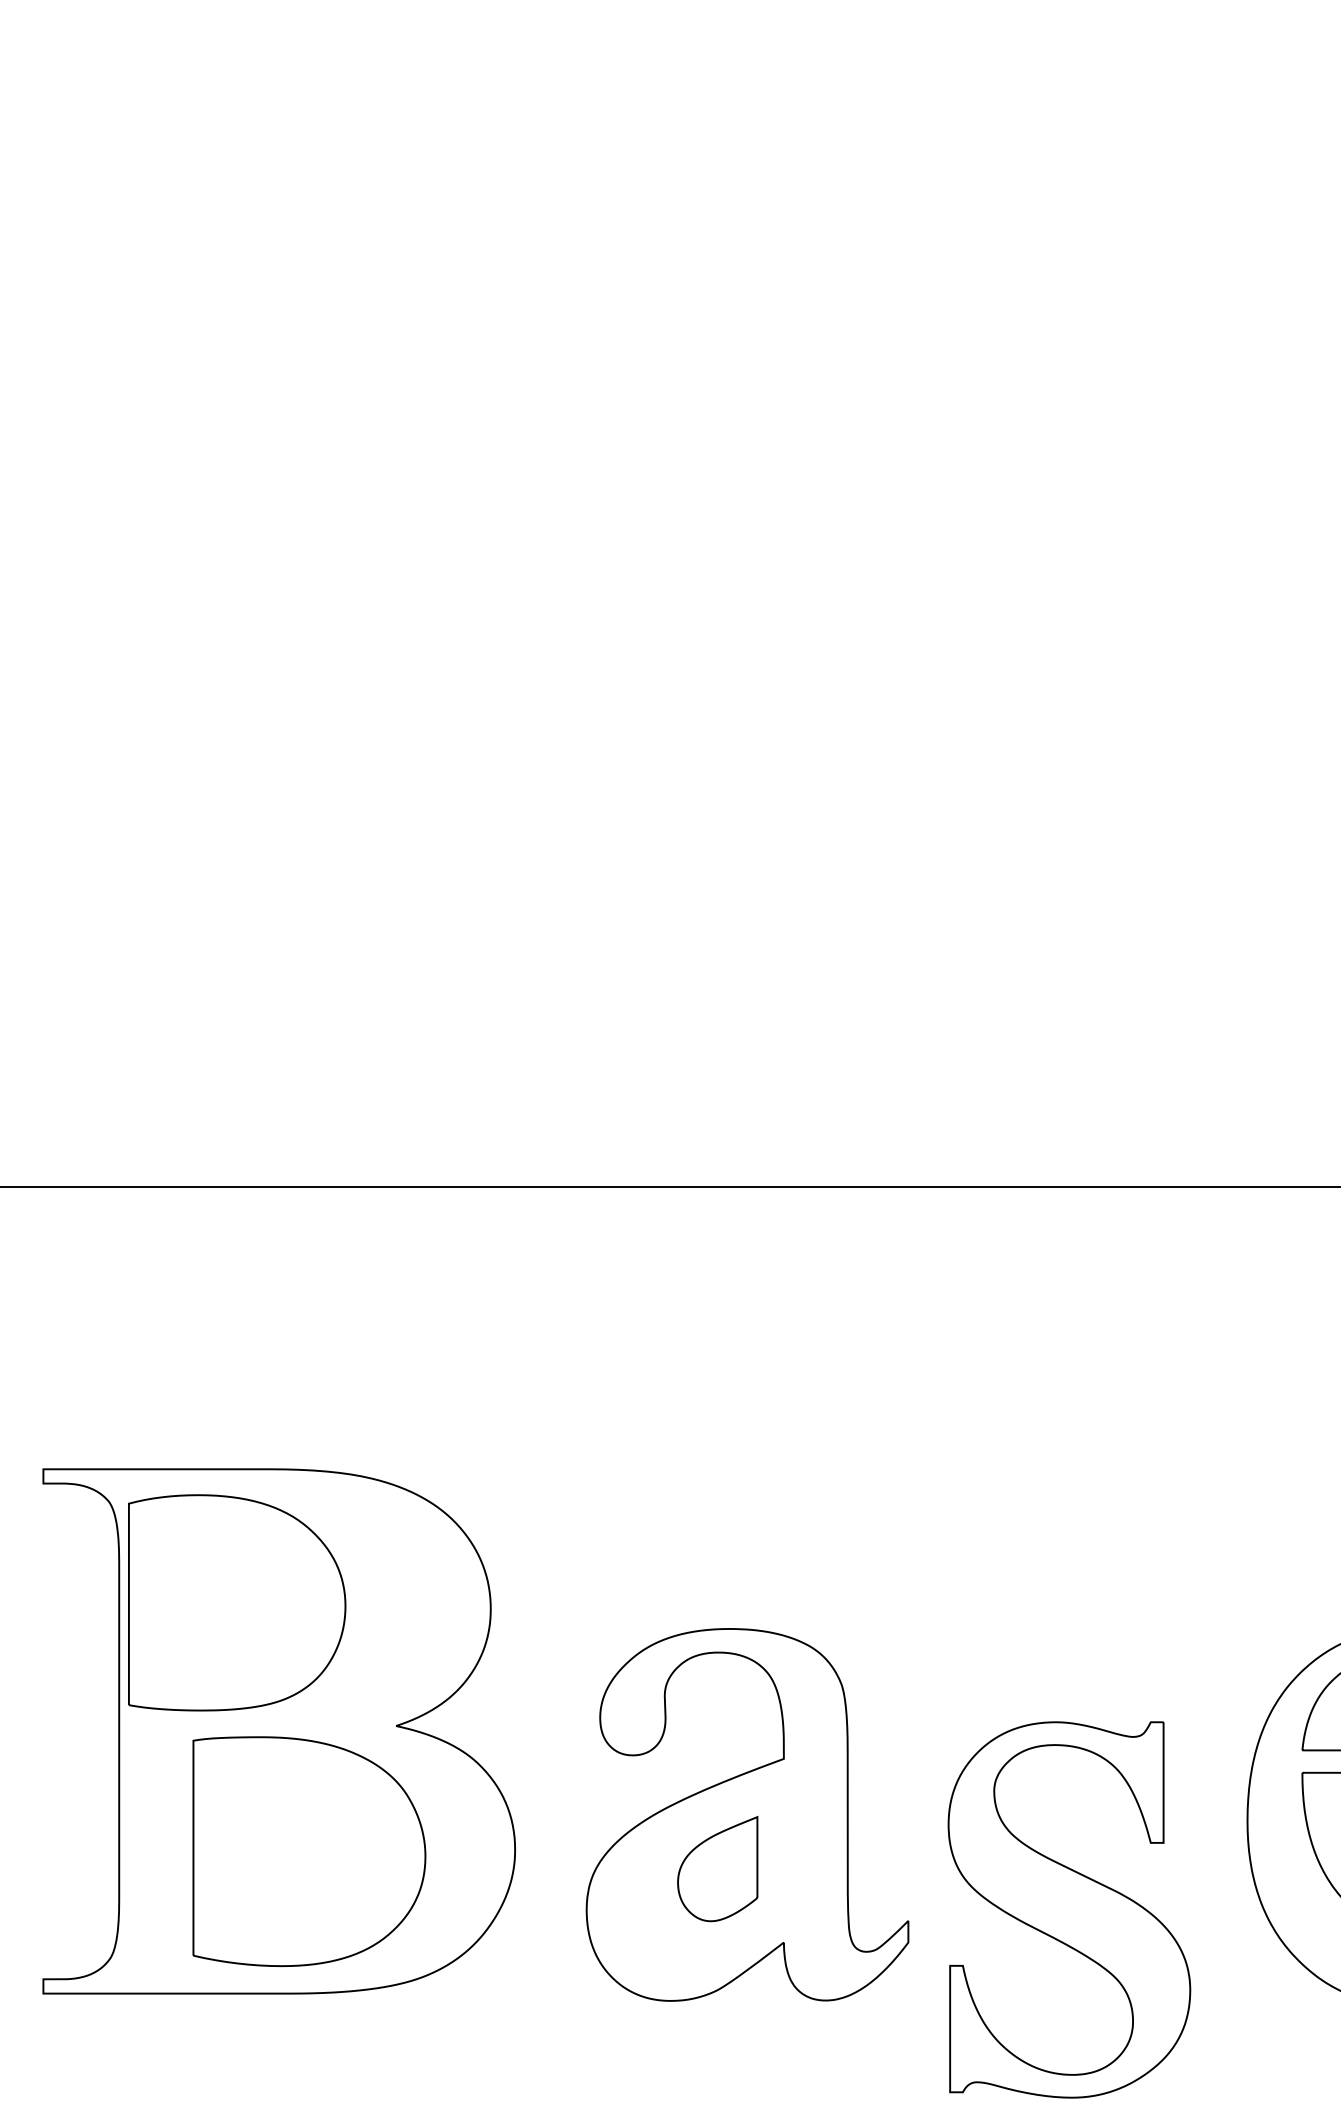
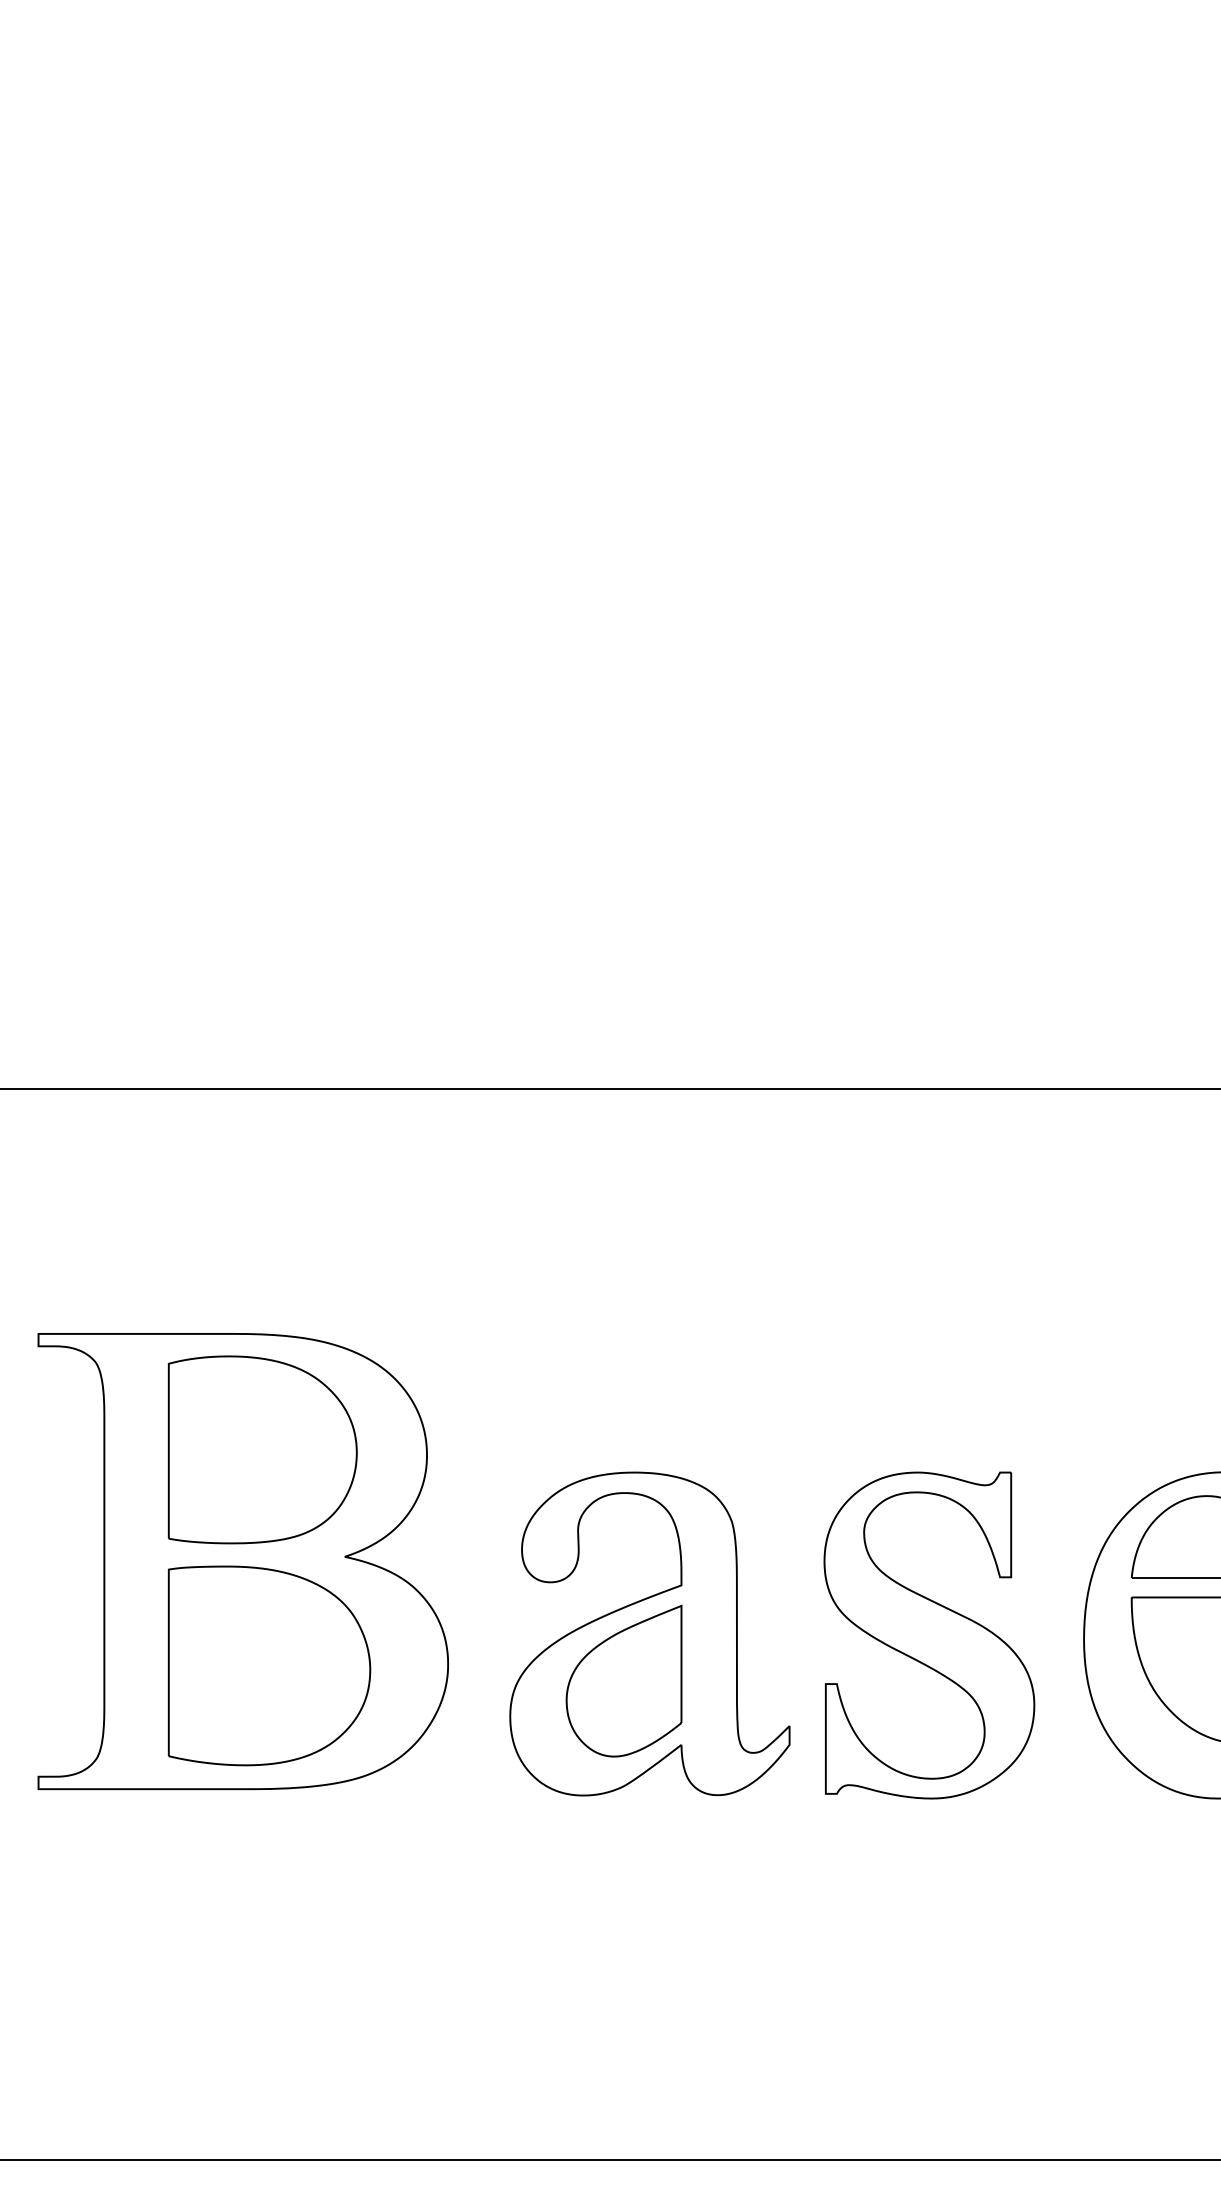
part: (236, 1602) -> (262, 1449), moved
part: (717, 1868) -> (623, 1680), size x1.67
part: (1069, 1909) -> (929, 1635), moved

